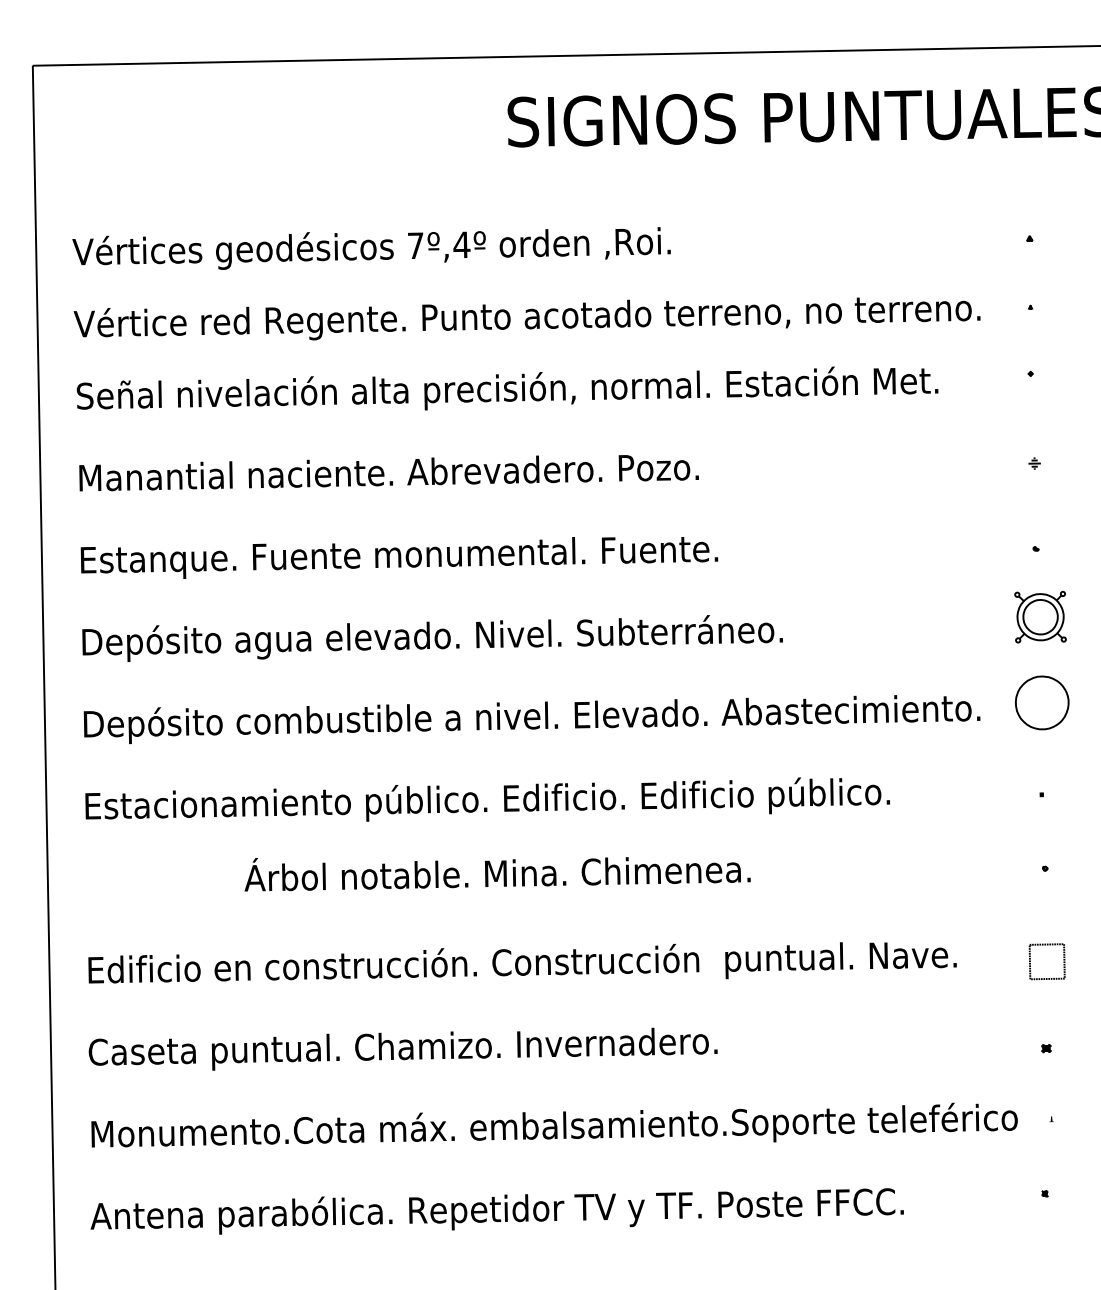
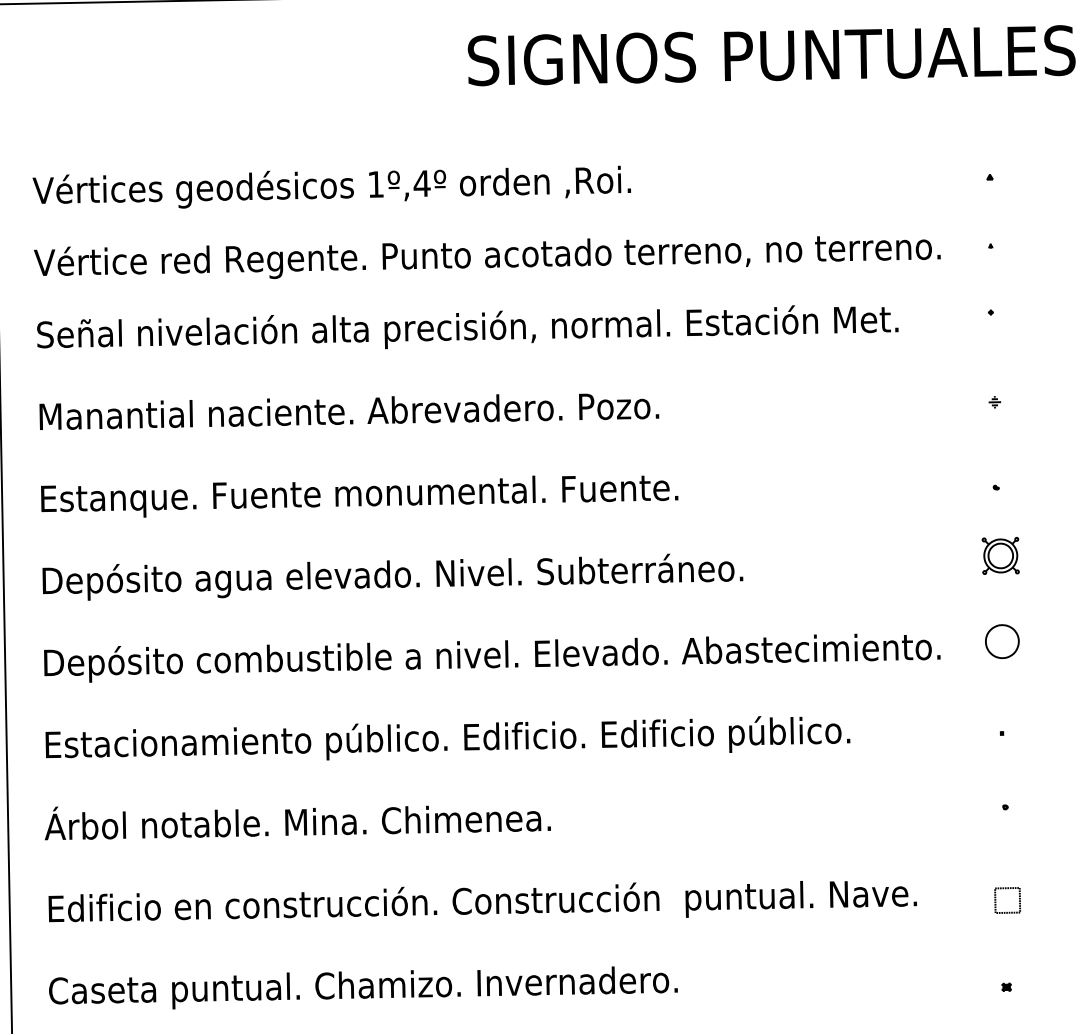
text: (415, 245) -> (375, 184), 7º,4º -> 1º,4º
part: (1040, 617) -> (1000, 556), size x0.71
part: (1041, 702) -> (1001, 641), size x0.62
text: (497, 874) -> (297, 823), moved
part: (1047, 961) -> (1007, 900), size x0.71

